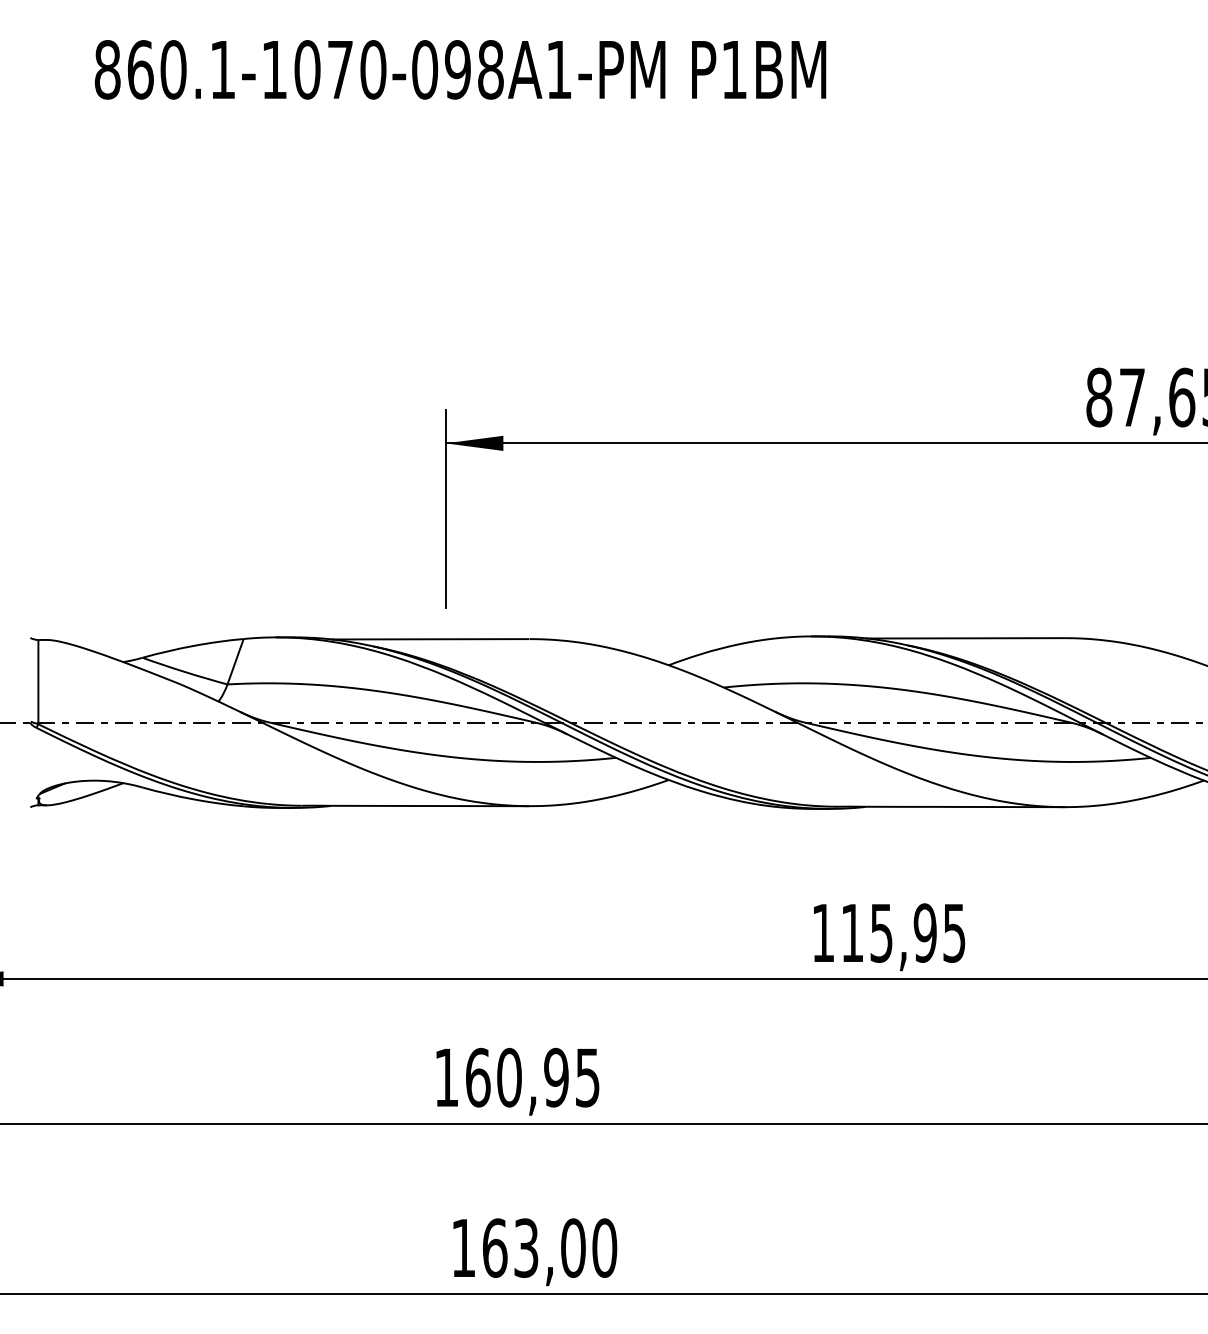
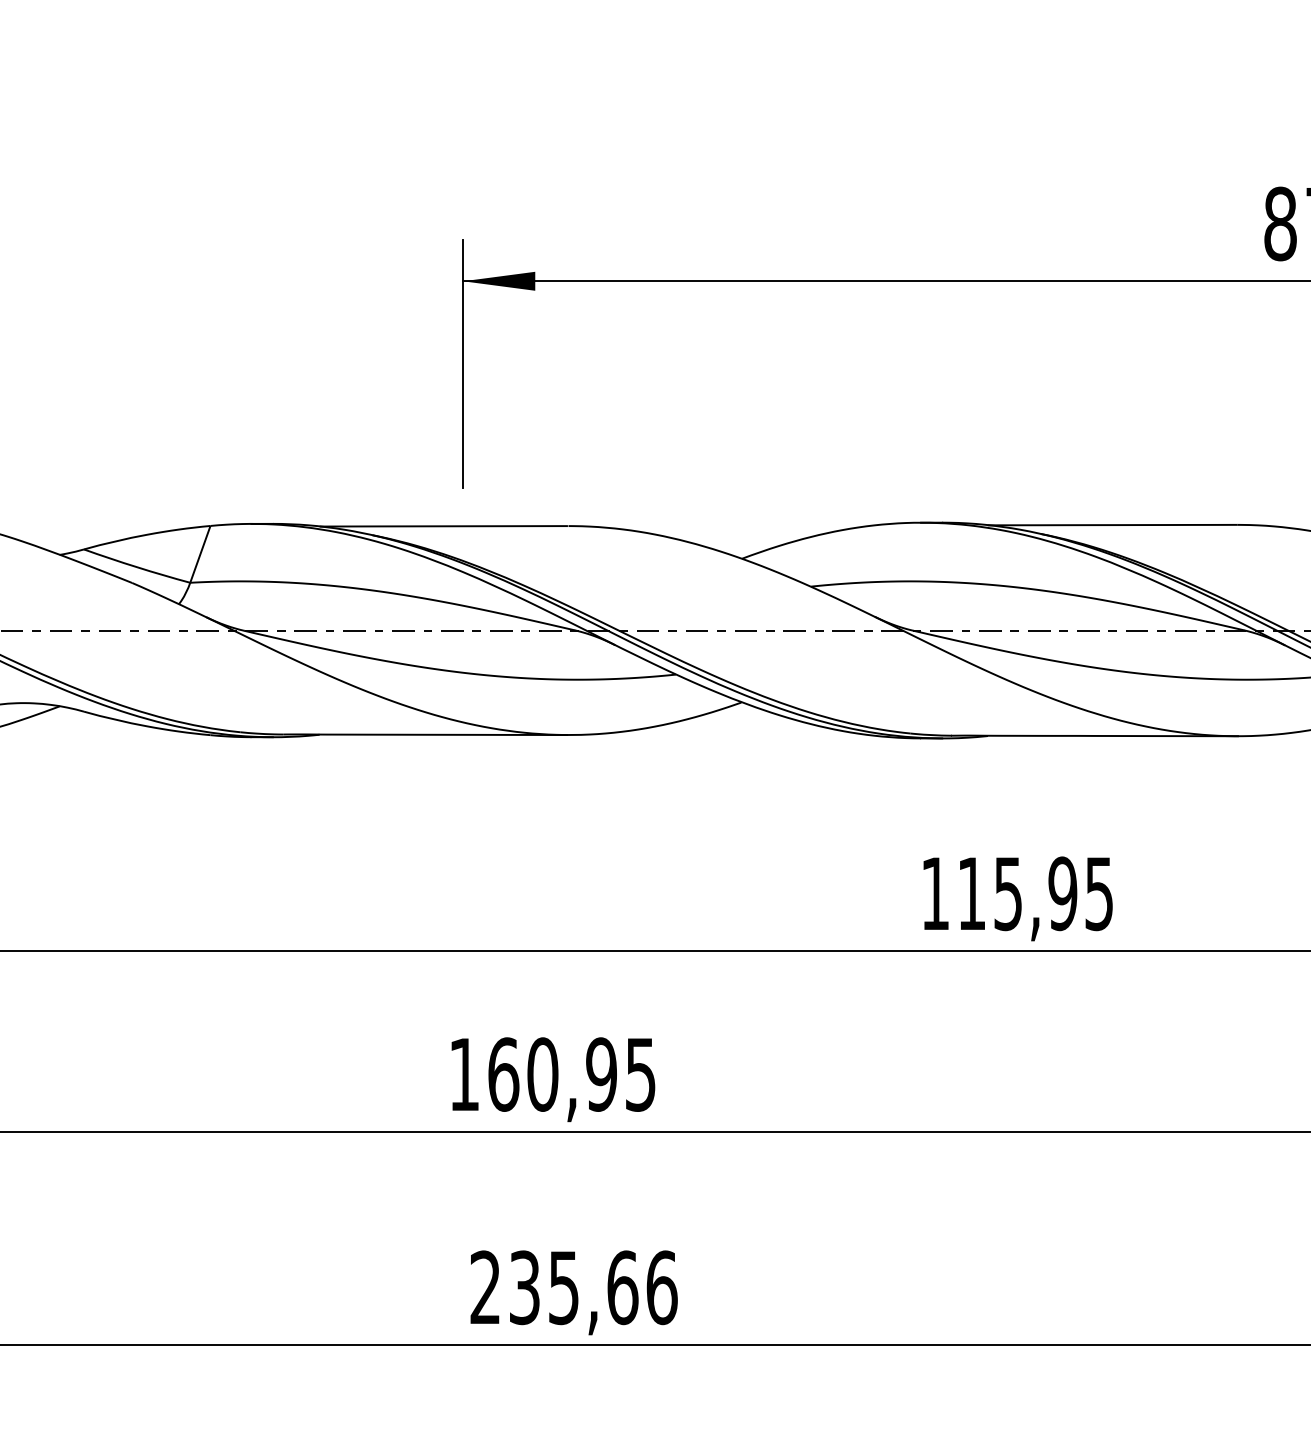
text: (534, 1247) -> (574, 1286), 163,00 -> 235,66

